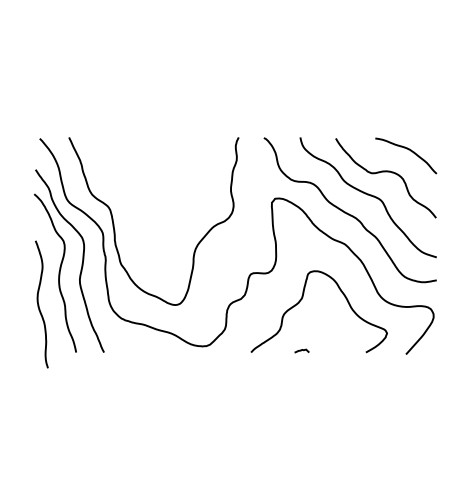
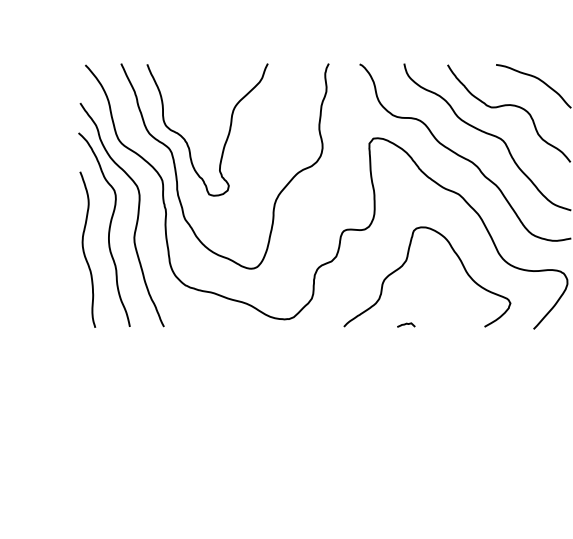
curve: (155, 196) -> (226, 135), added
curve: (39, 304) -> (84, 249), moved

